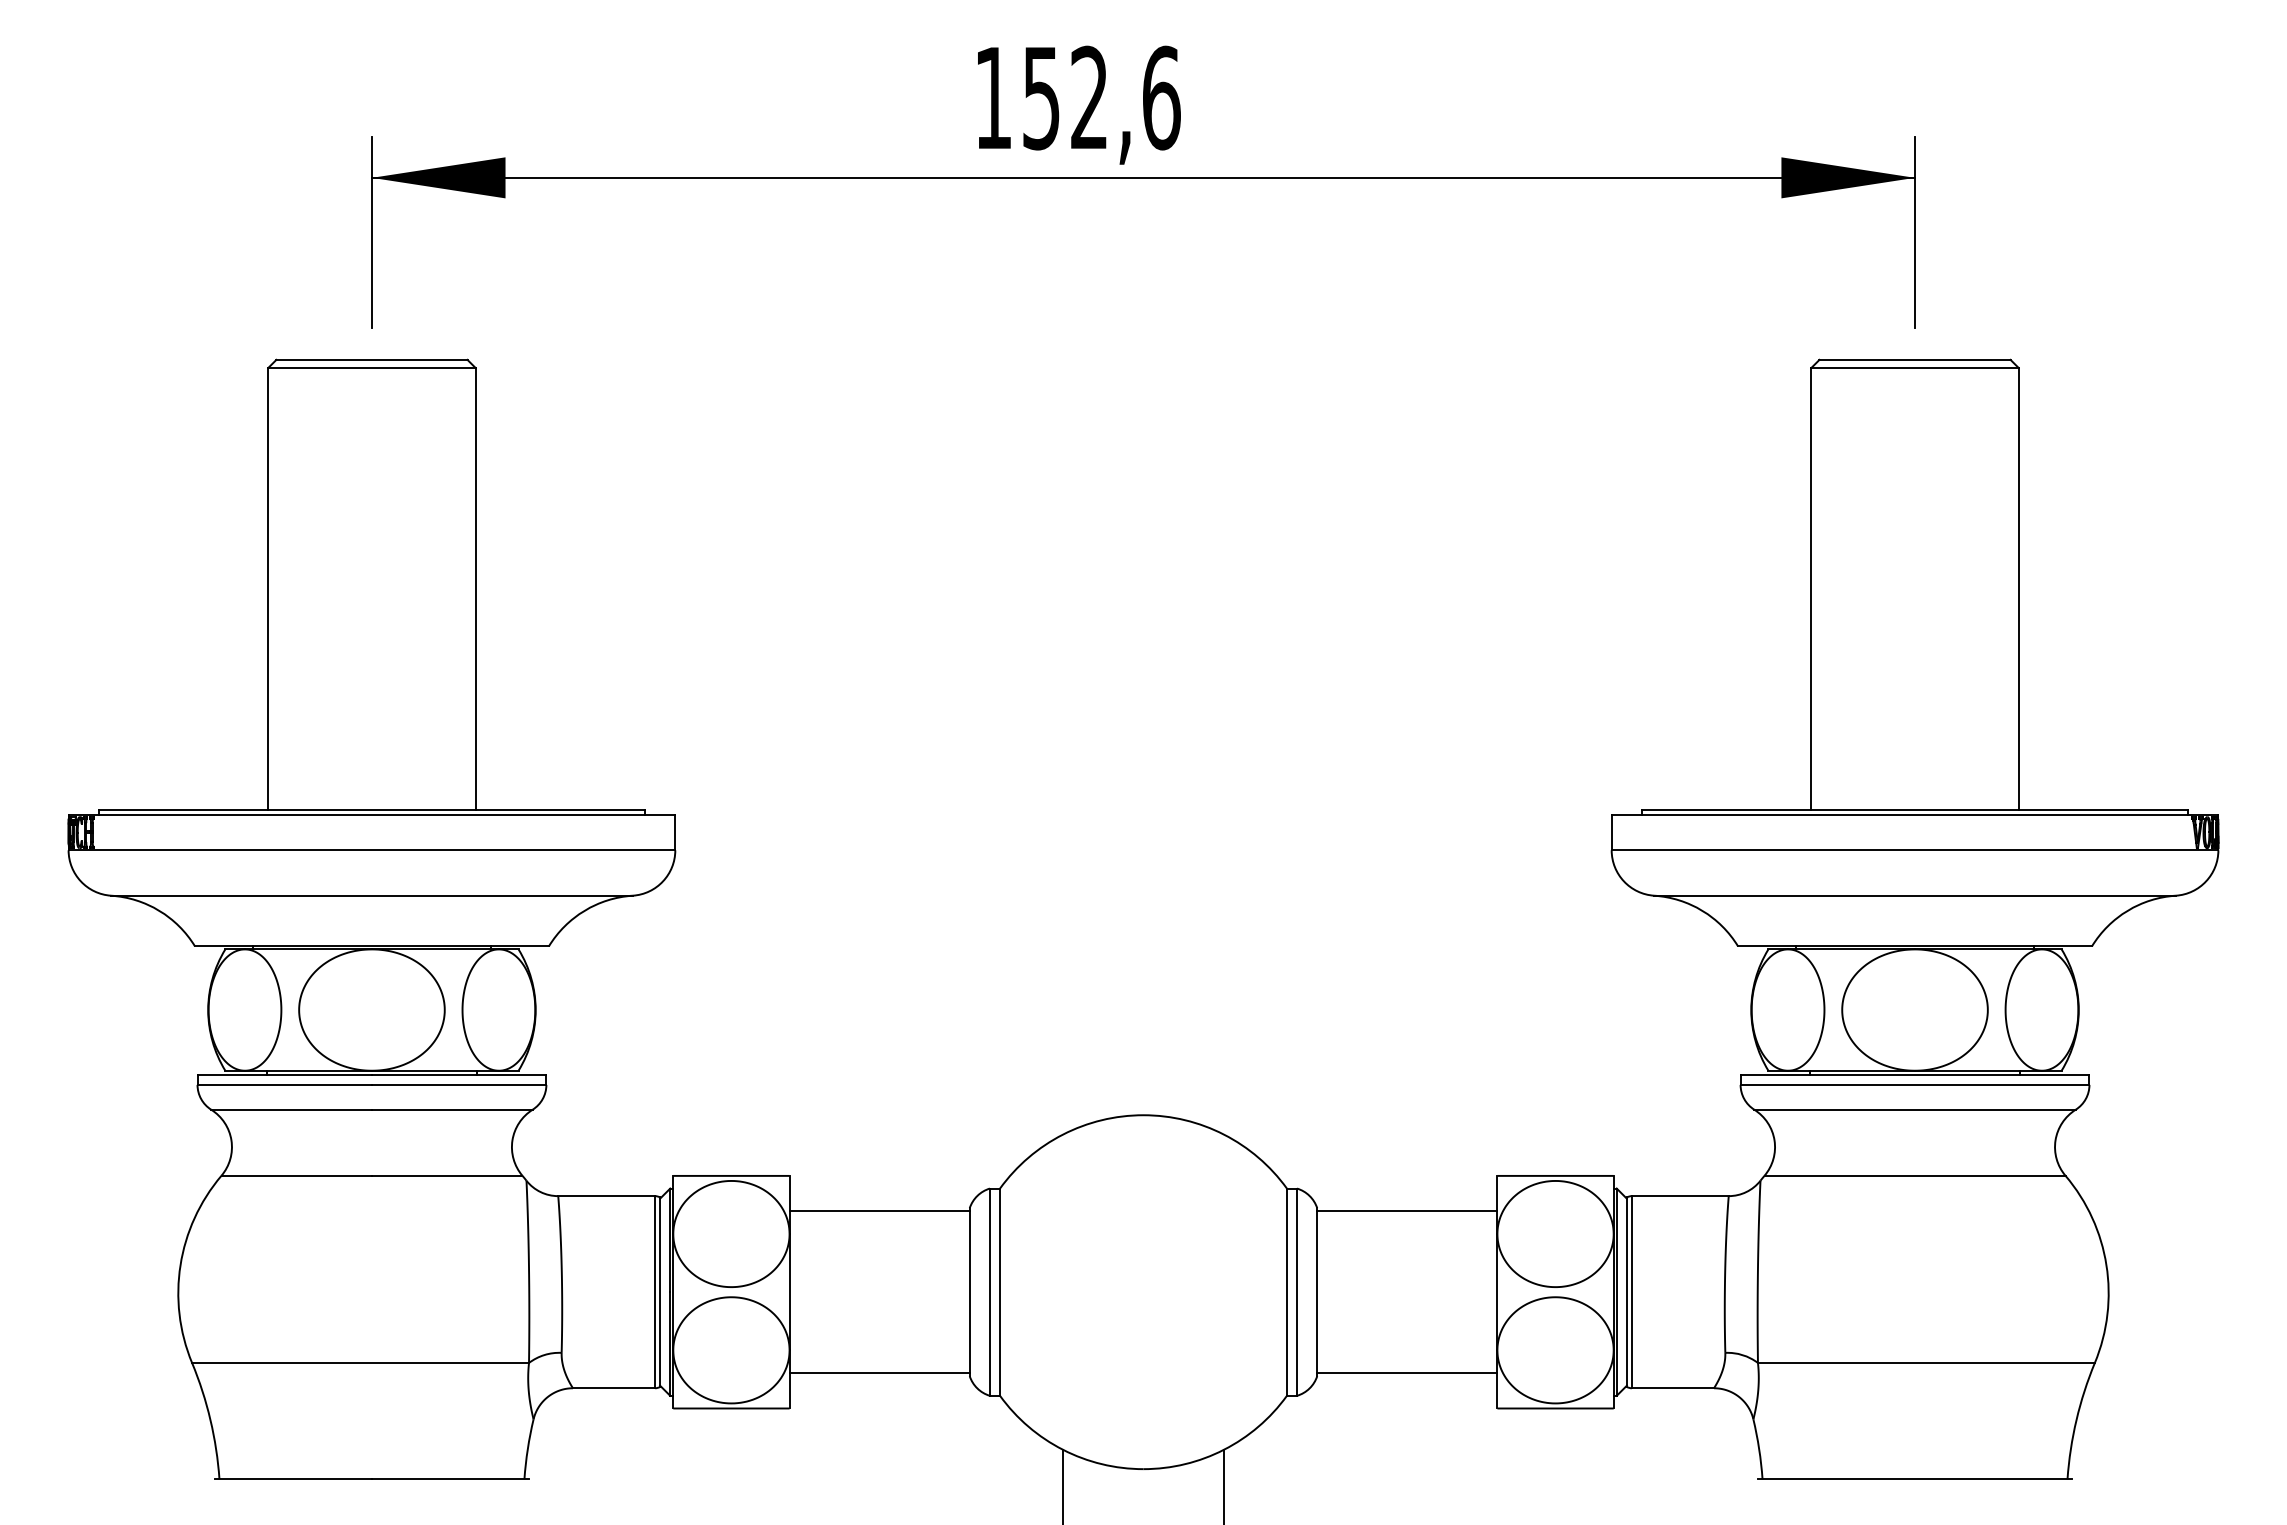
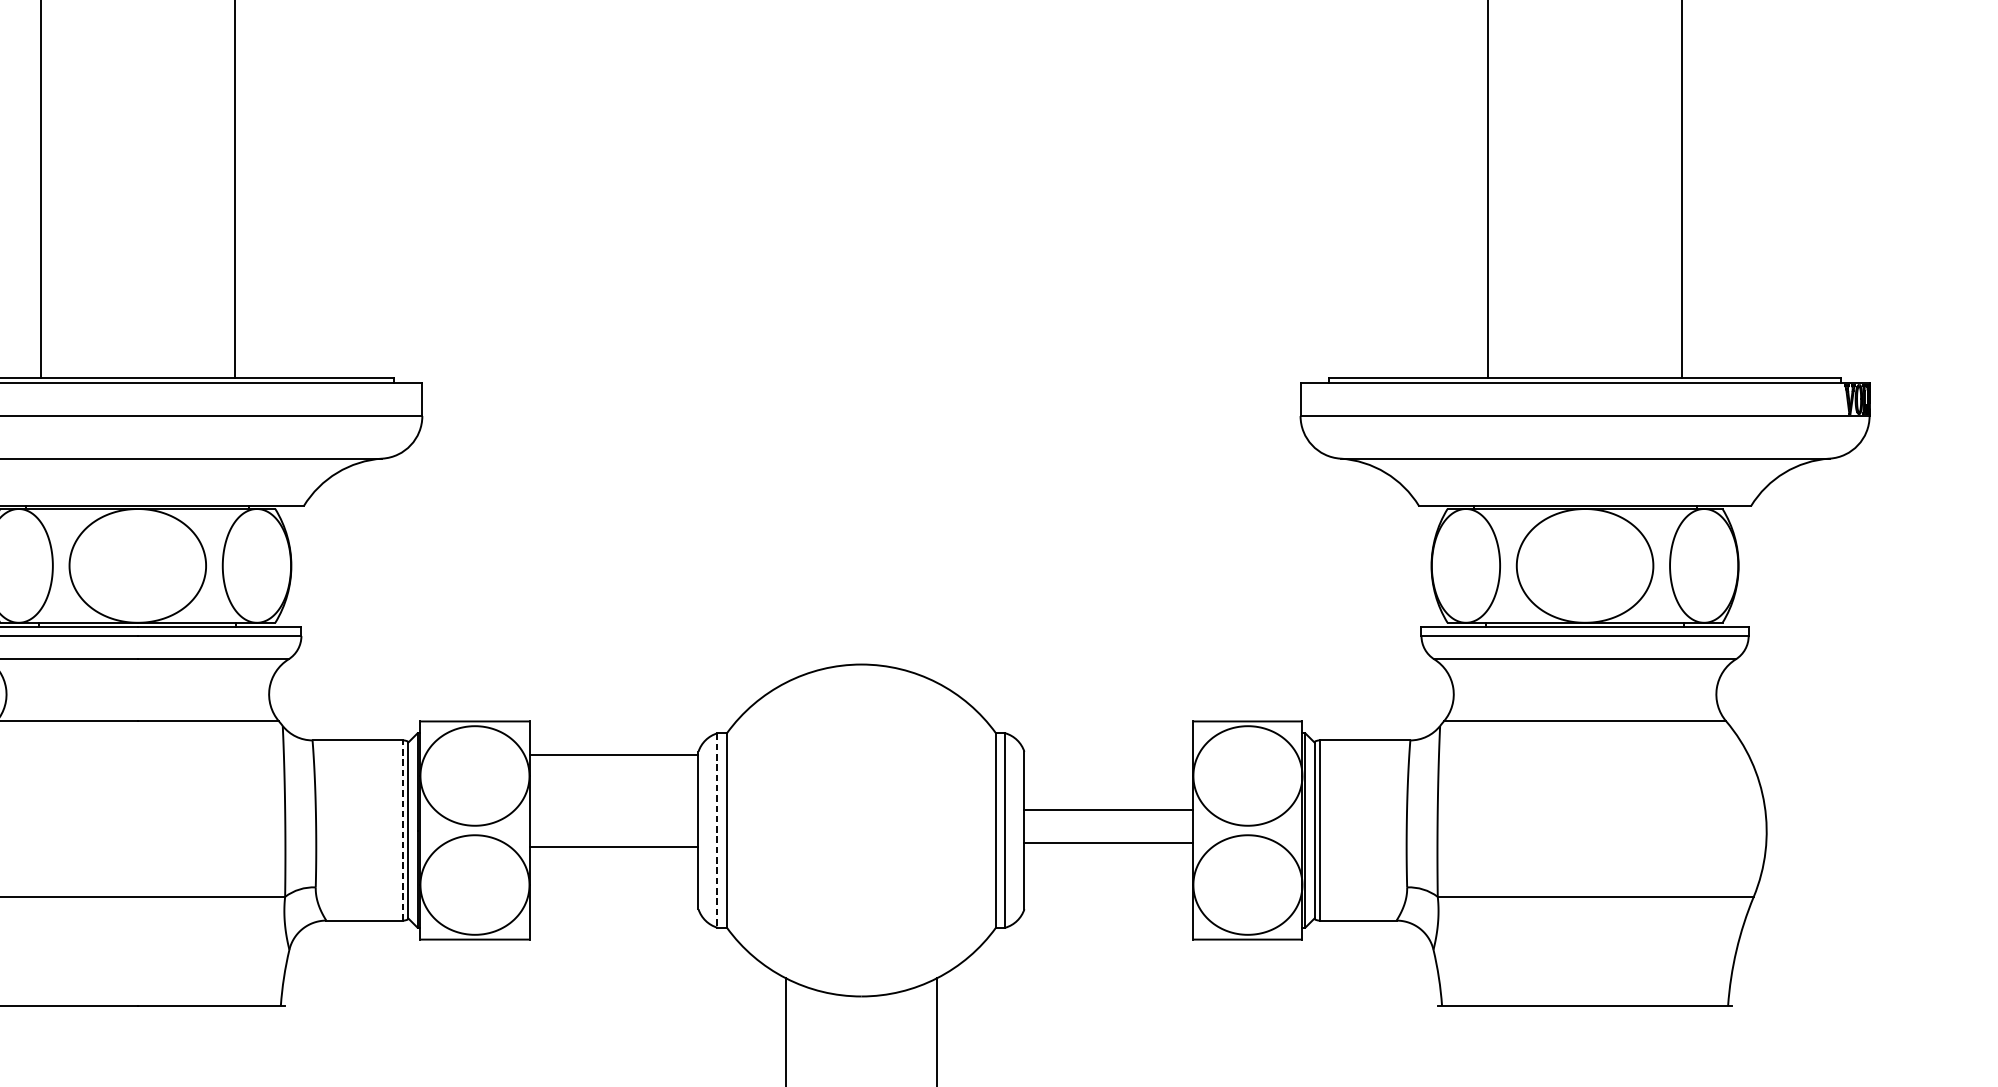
line: (1407, 1211) -> (1109, 810), moved
line: (655, 1291) -> (403, 829), solid -> dashed
line: (989, 1292) -> (717, 830), solid -> dashed
line: (879, 1373) -> (613, 847), moved
line: (1407, 1373) -> (1109, 842), moved

